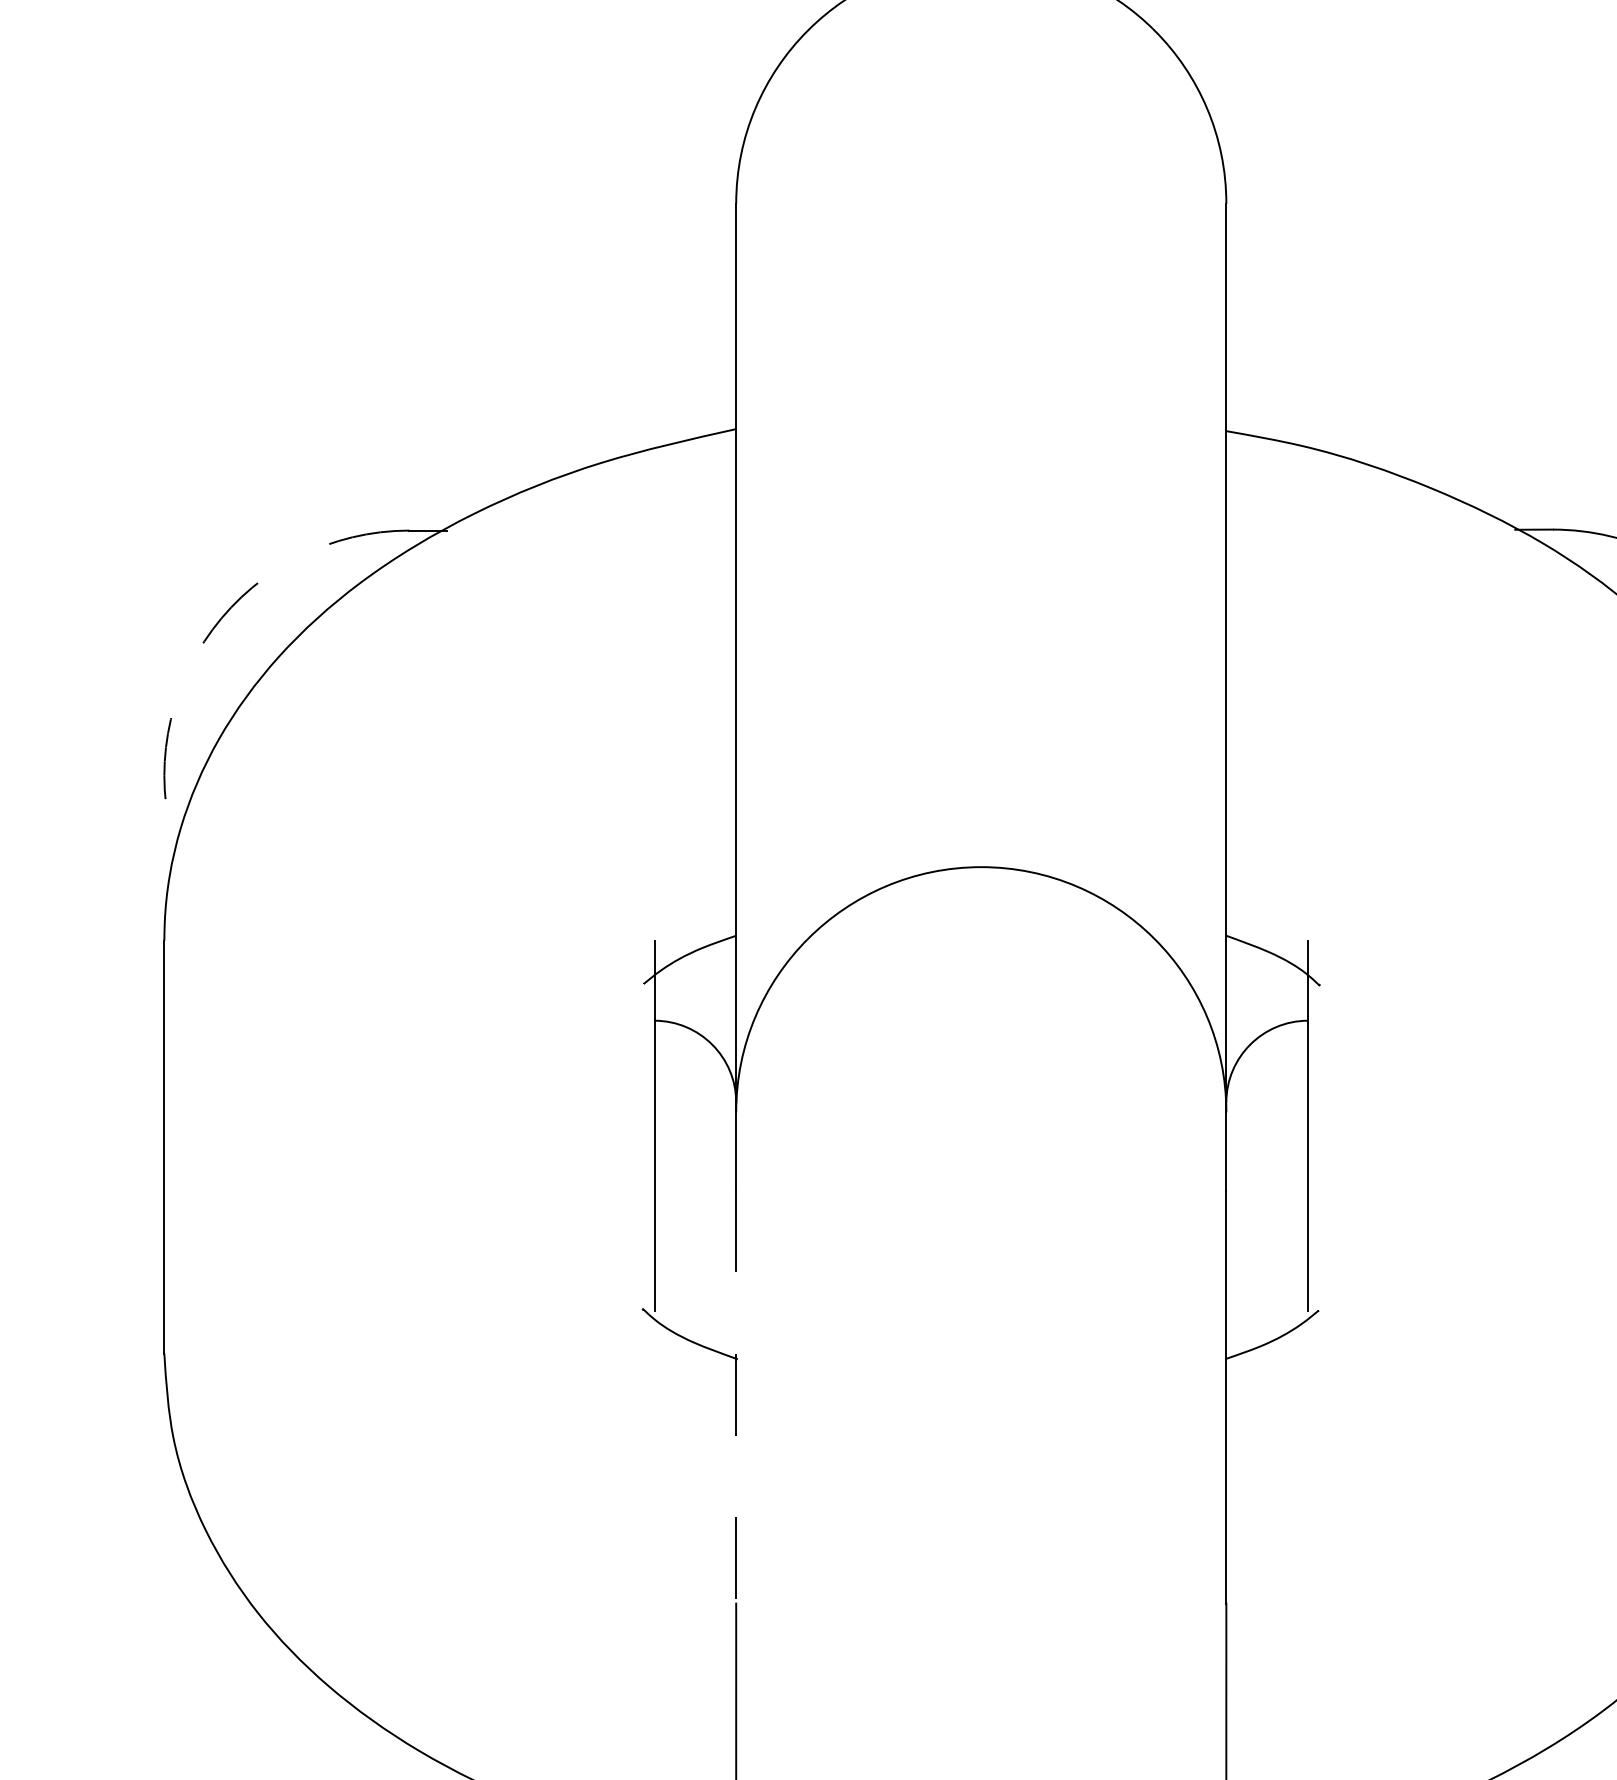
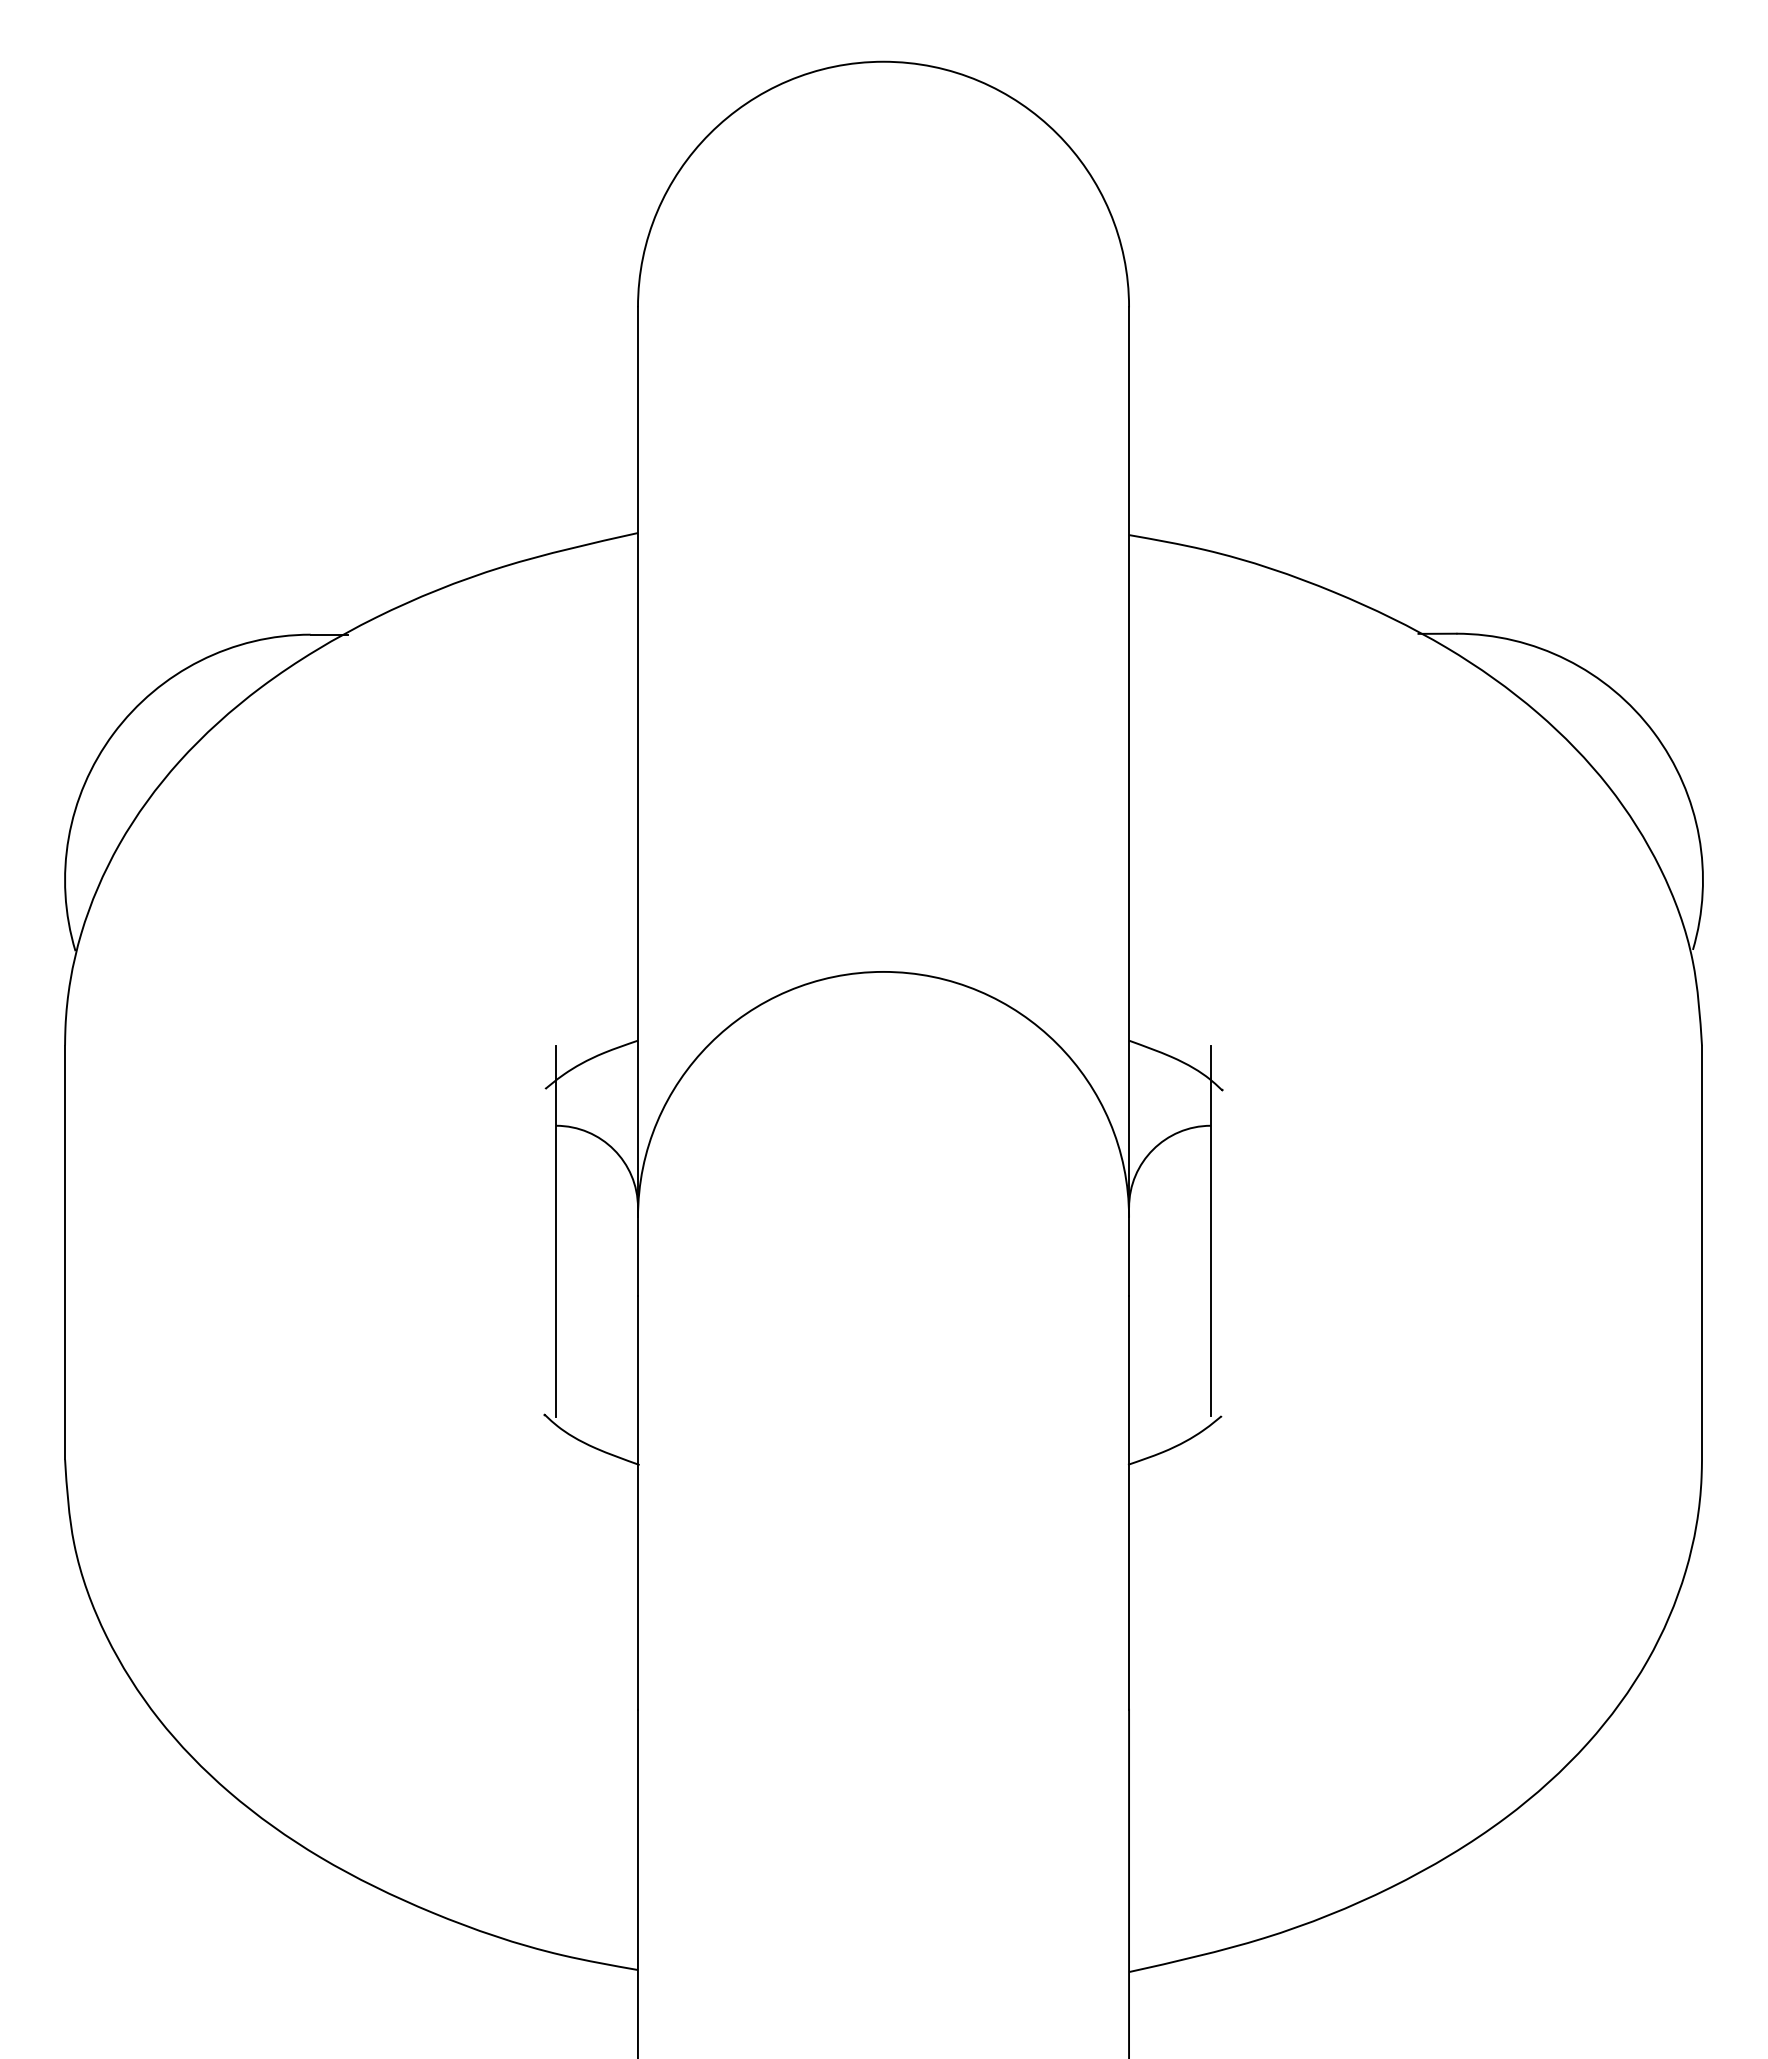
arc: (212, 629) -> (113, 733), dashed -> solid
line: (735, 1396) -> (637, 1502), dashed -> solid

